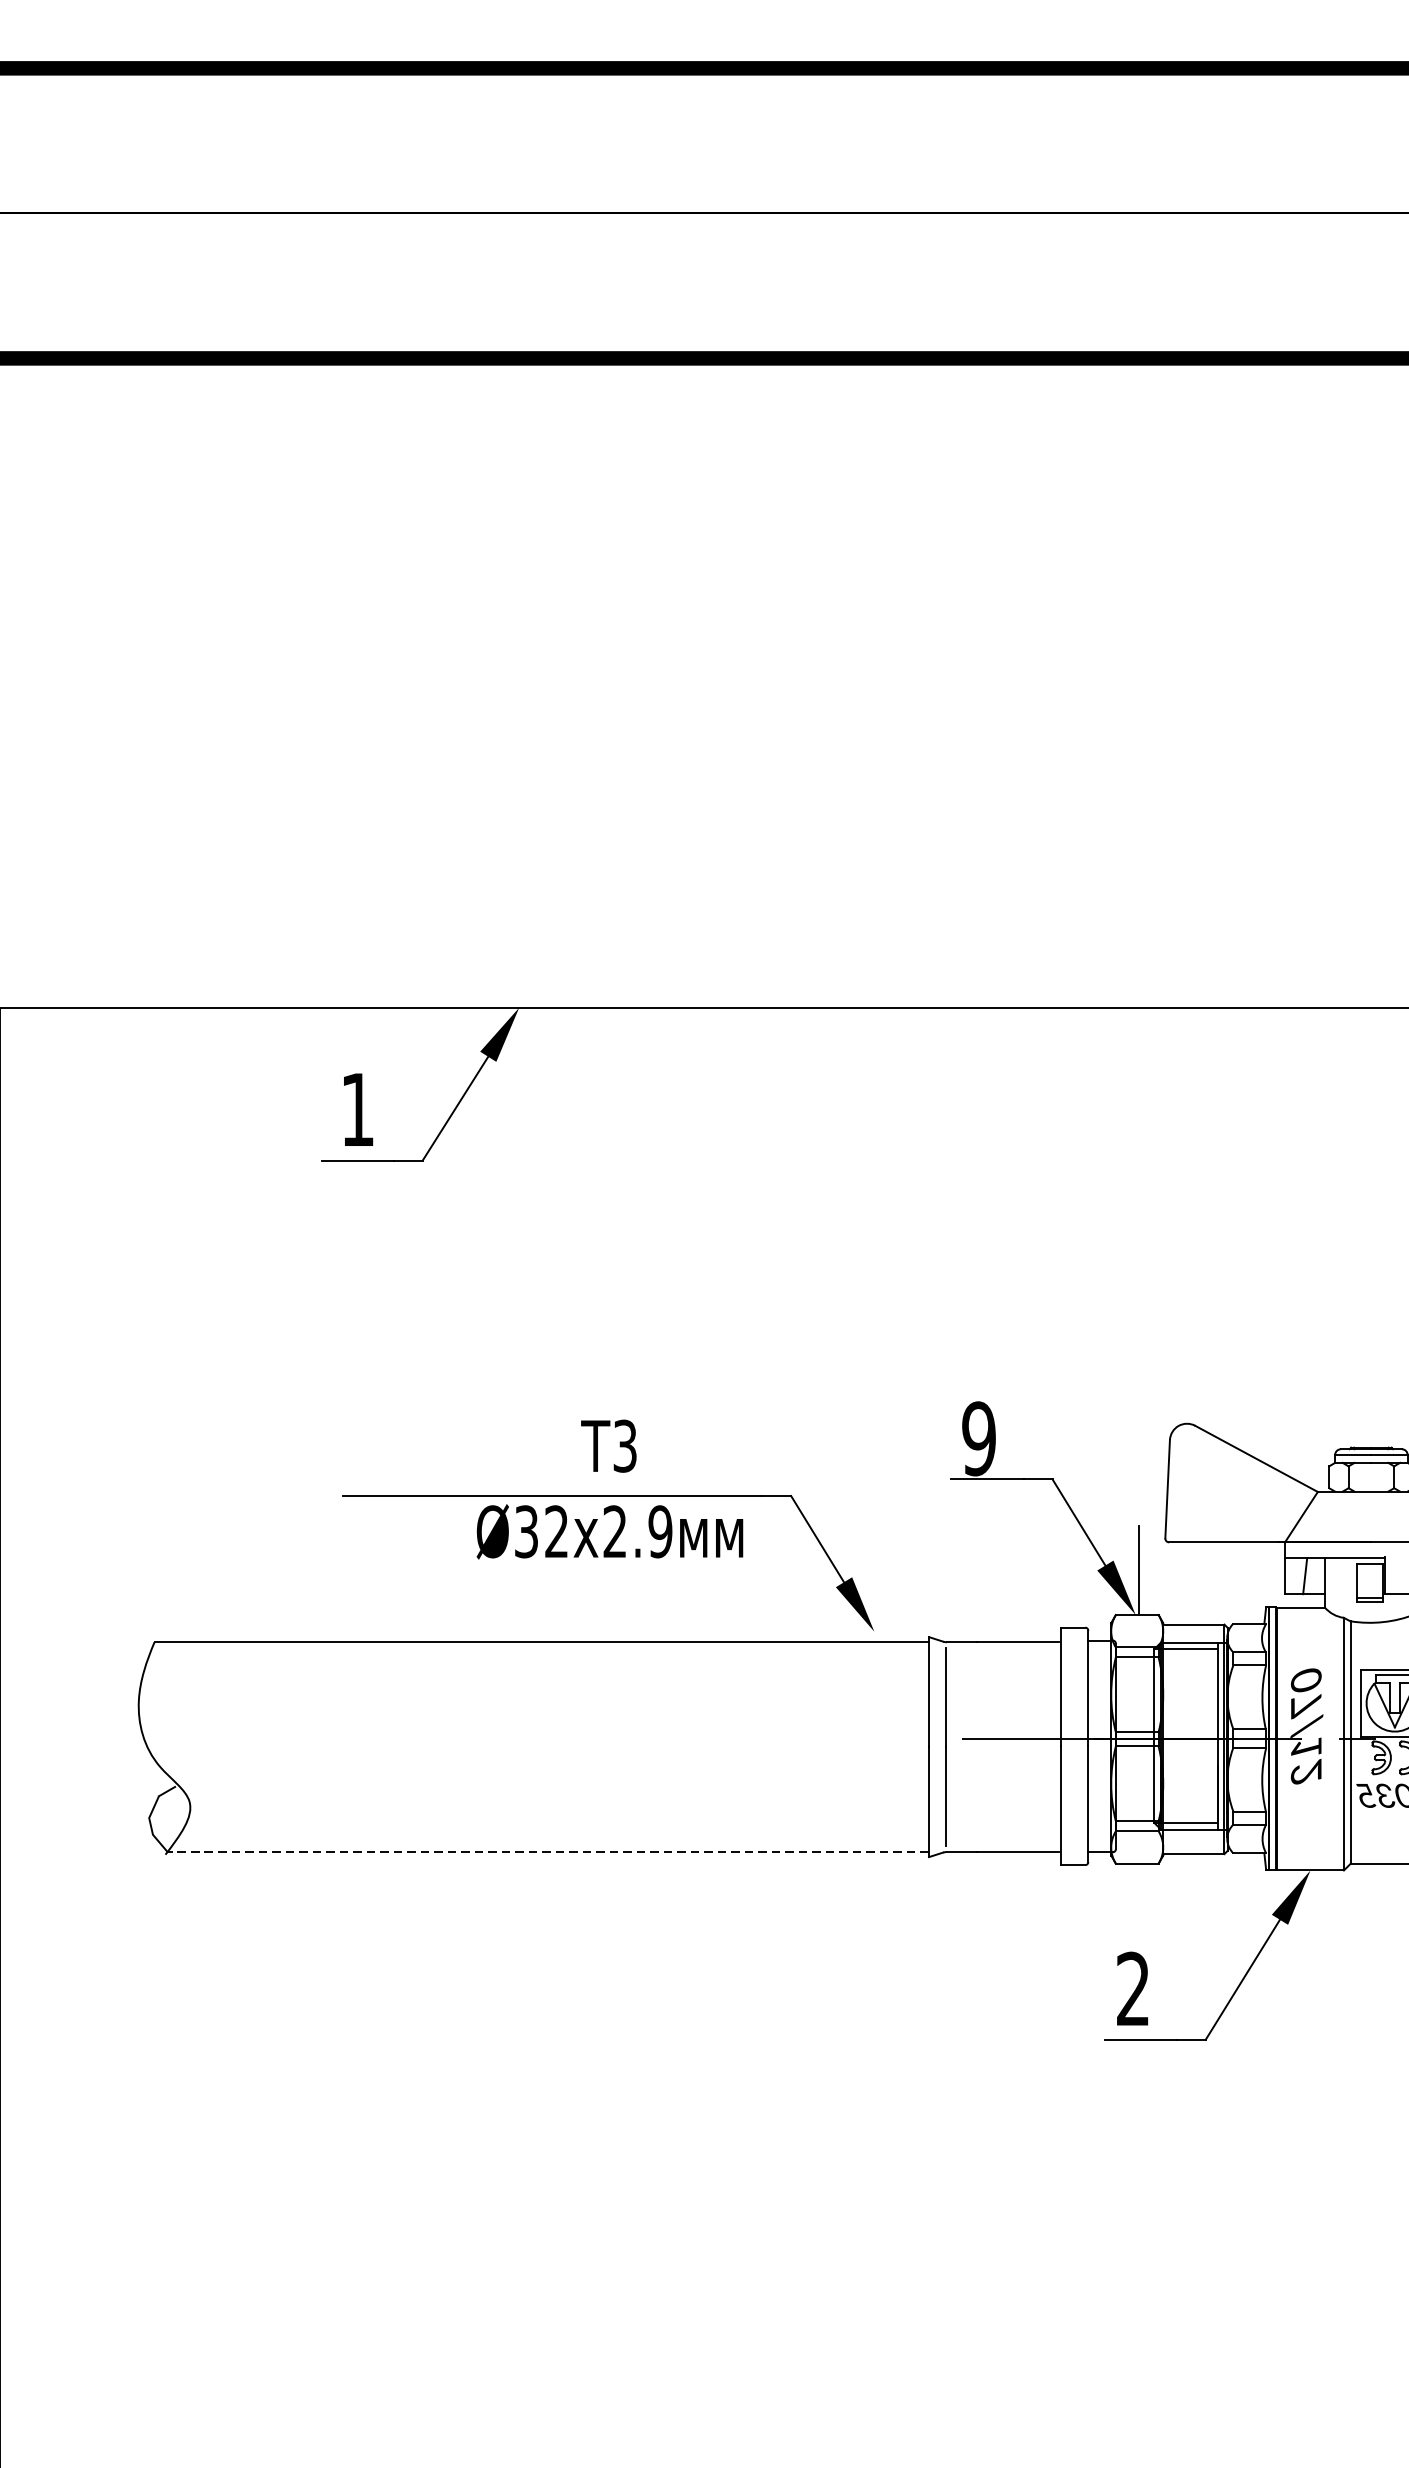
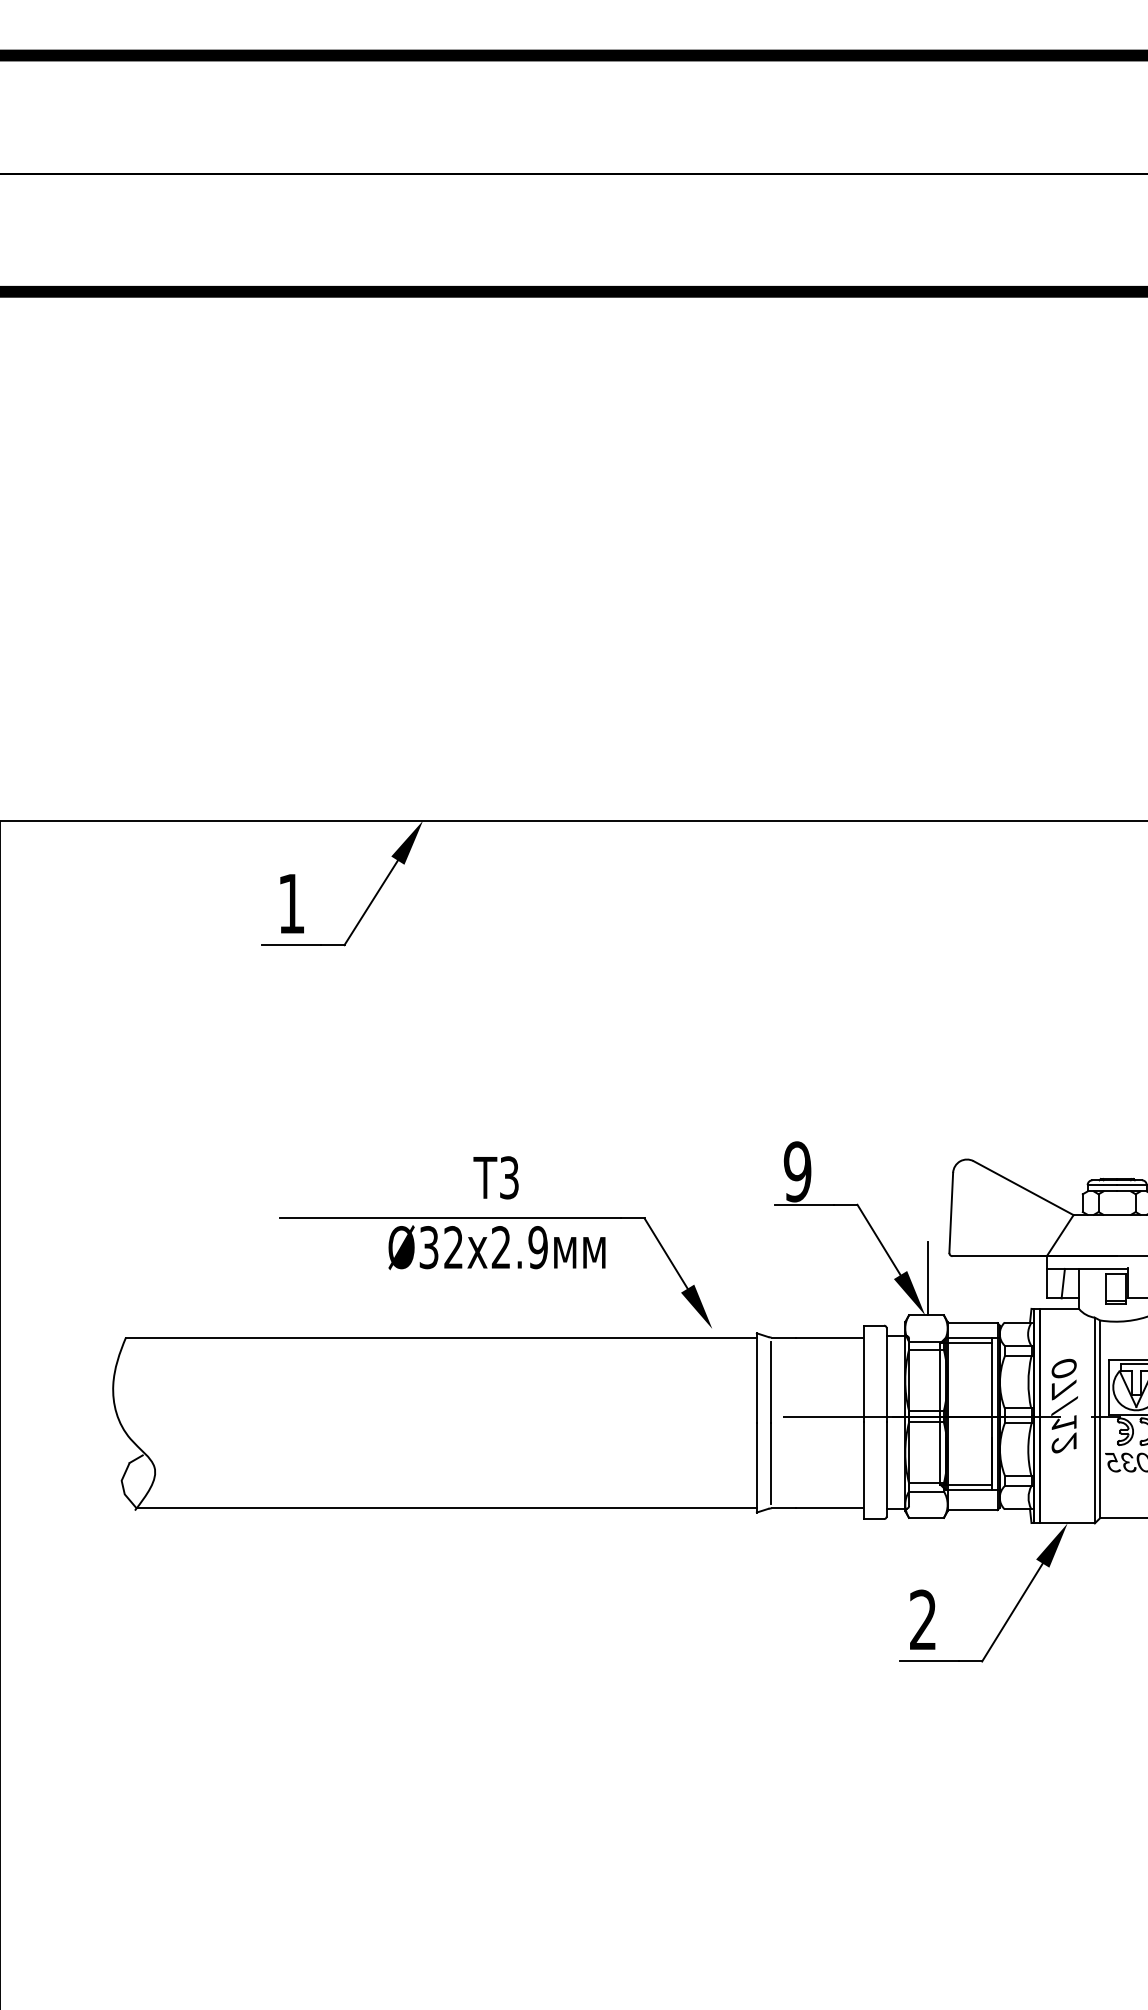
line: (547, 1852) -> (446, 1508), dashed -> solid

